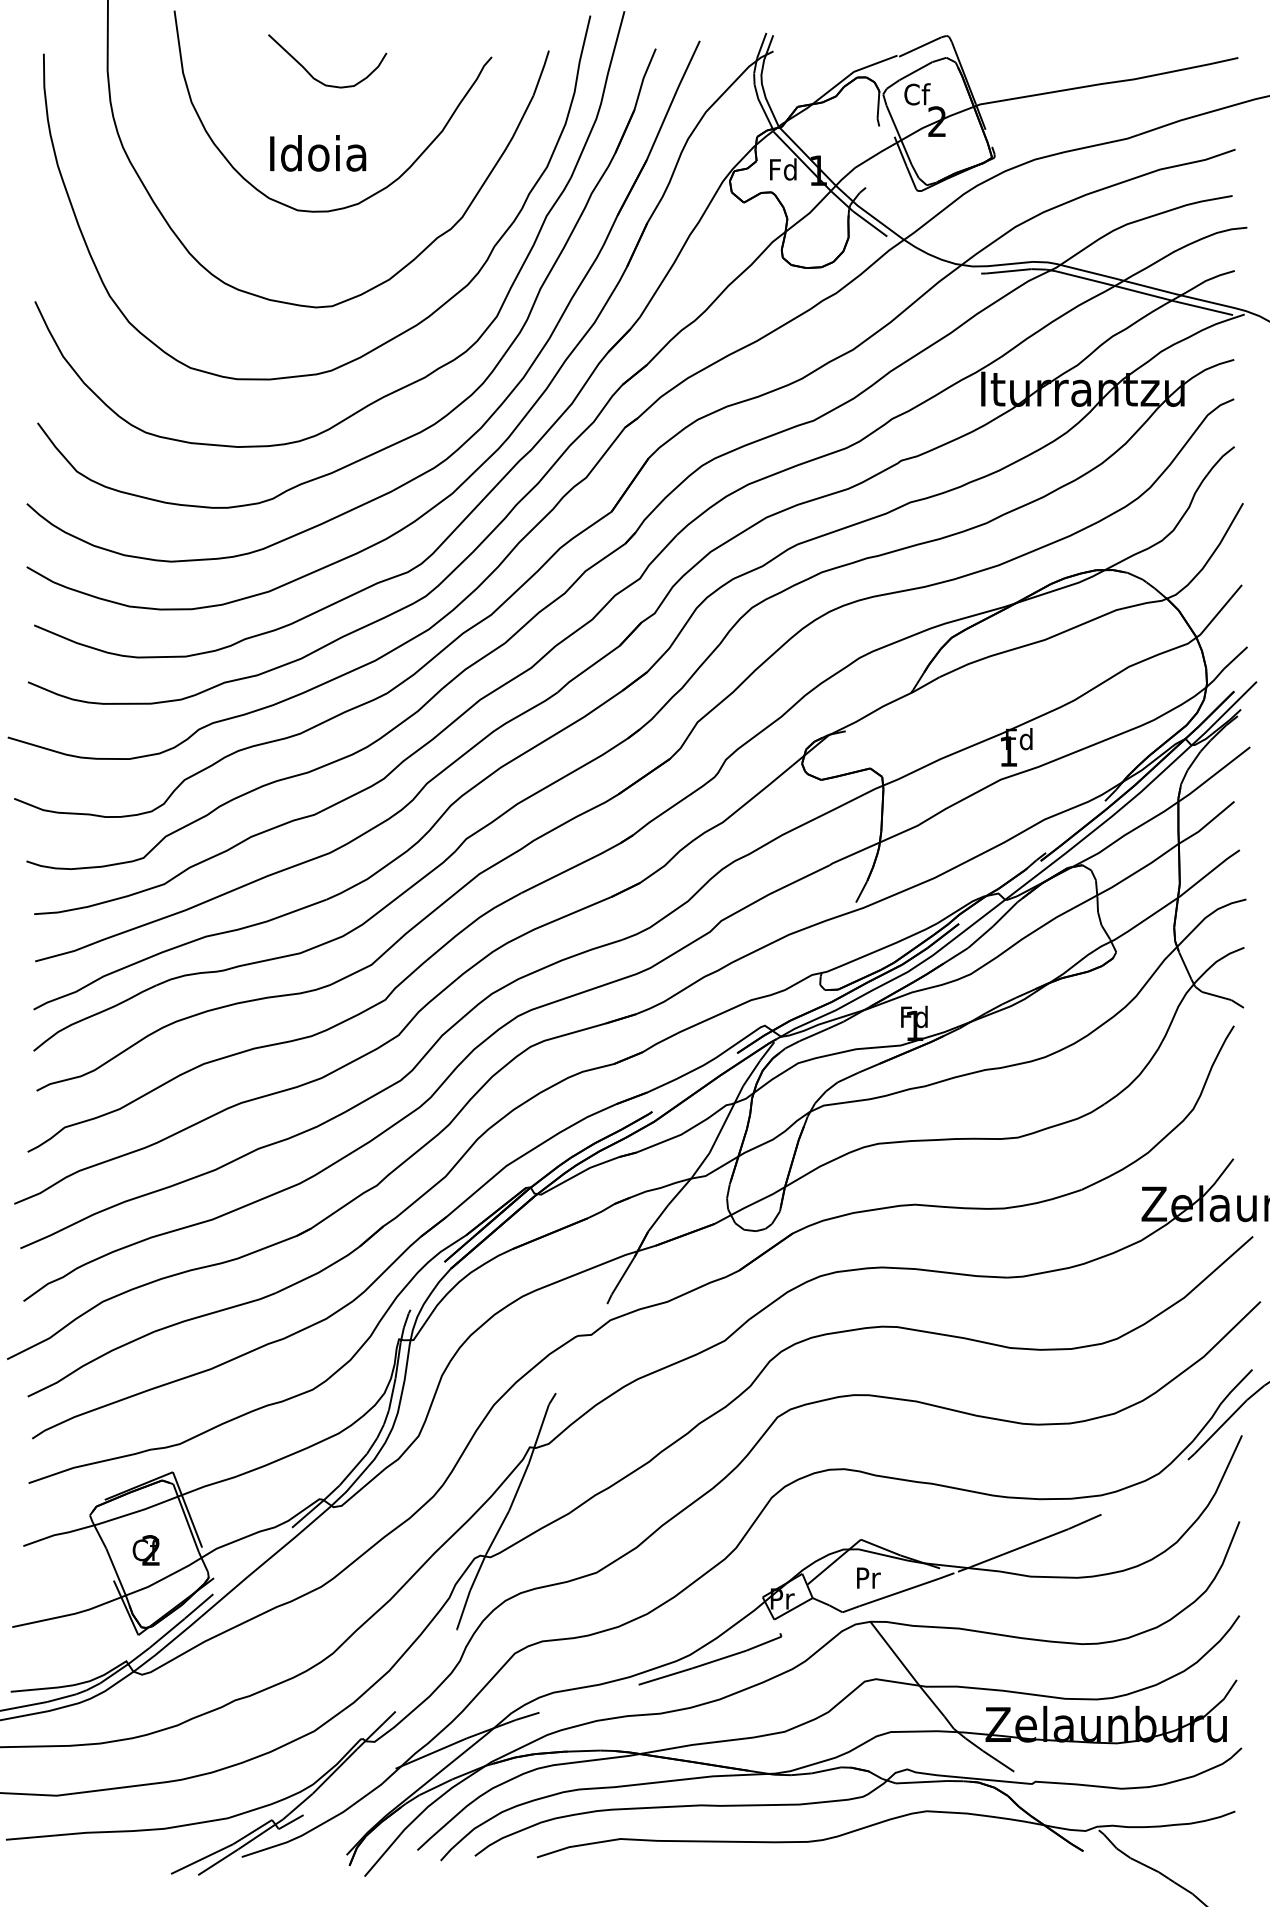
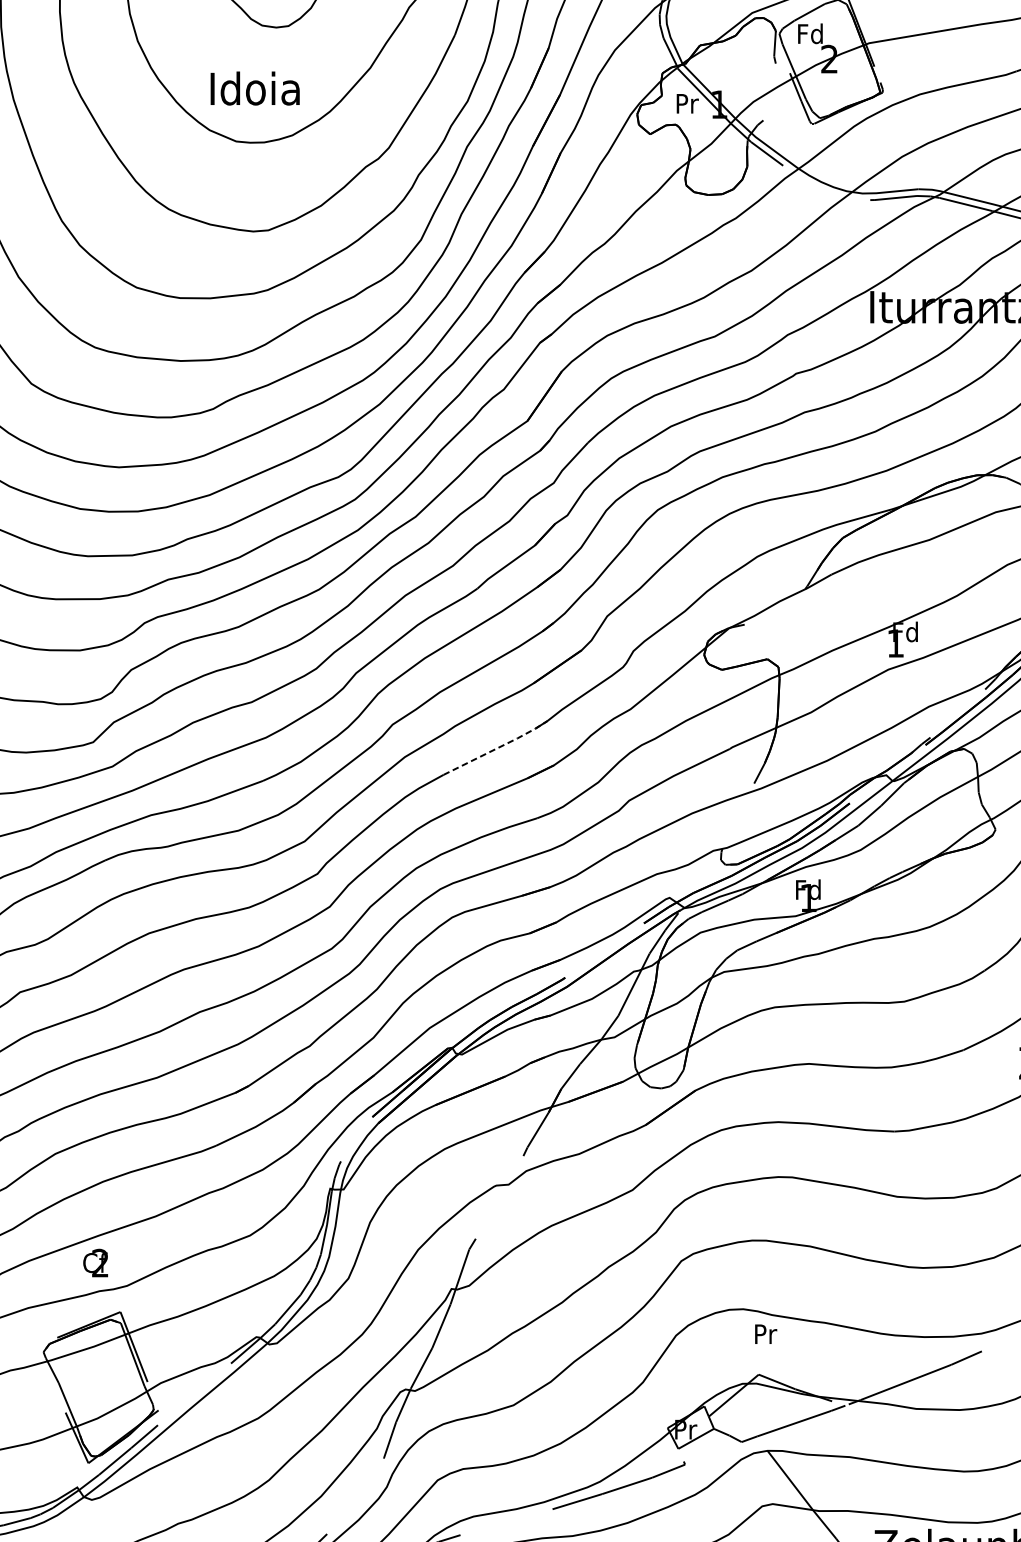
text: (916, 94) -> (810, 33), Cf -> Fd
text: (783, 169) -> (686, 103), Fd -> Pr
line: (579, 864) -> (497, 748), solid -> dashed
text: (145, 1550) -> (95, 1263), moved
text: (868, 1577) -> (765, 1333), moved

